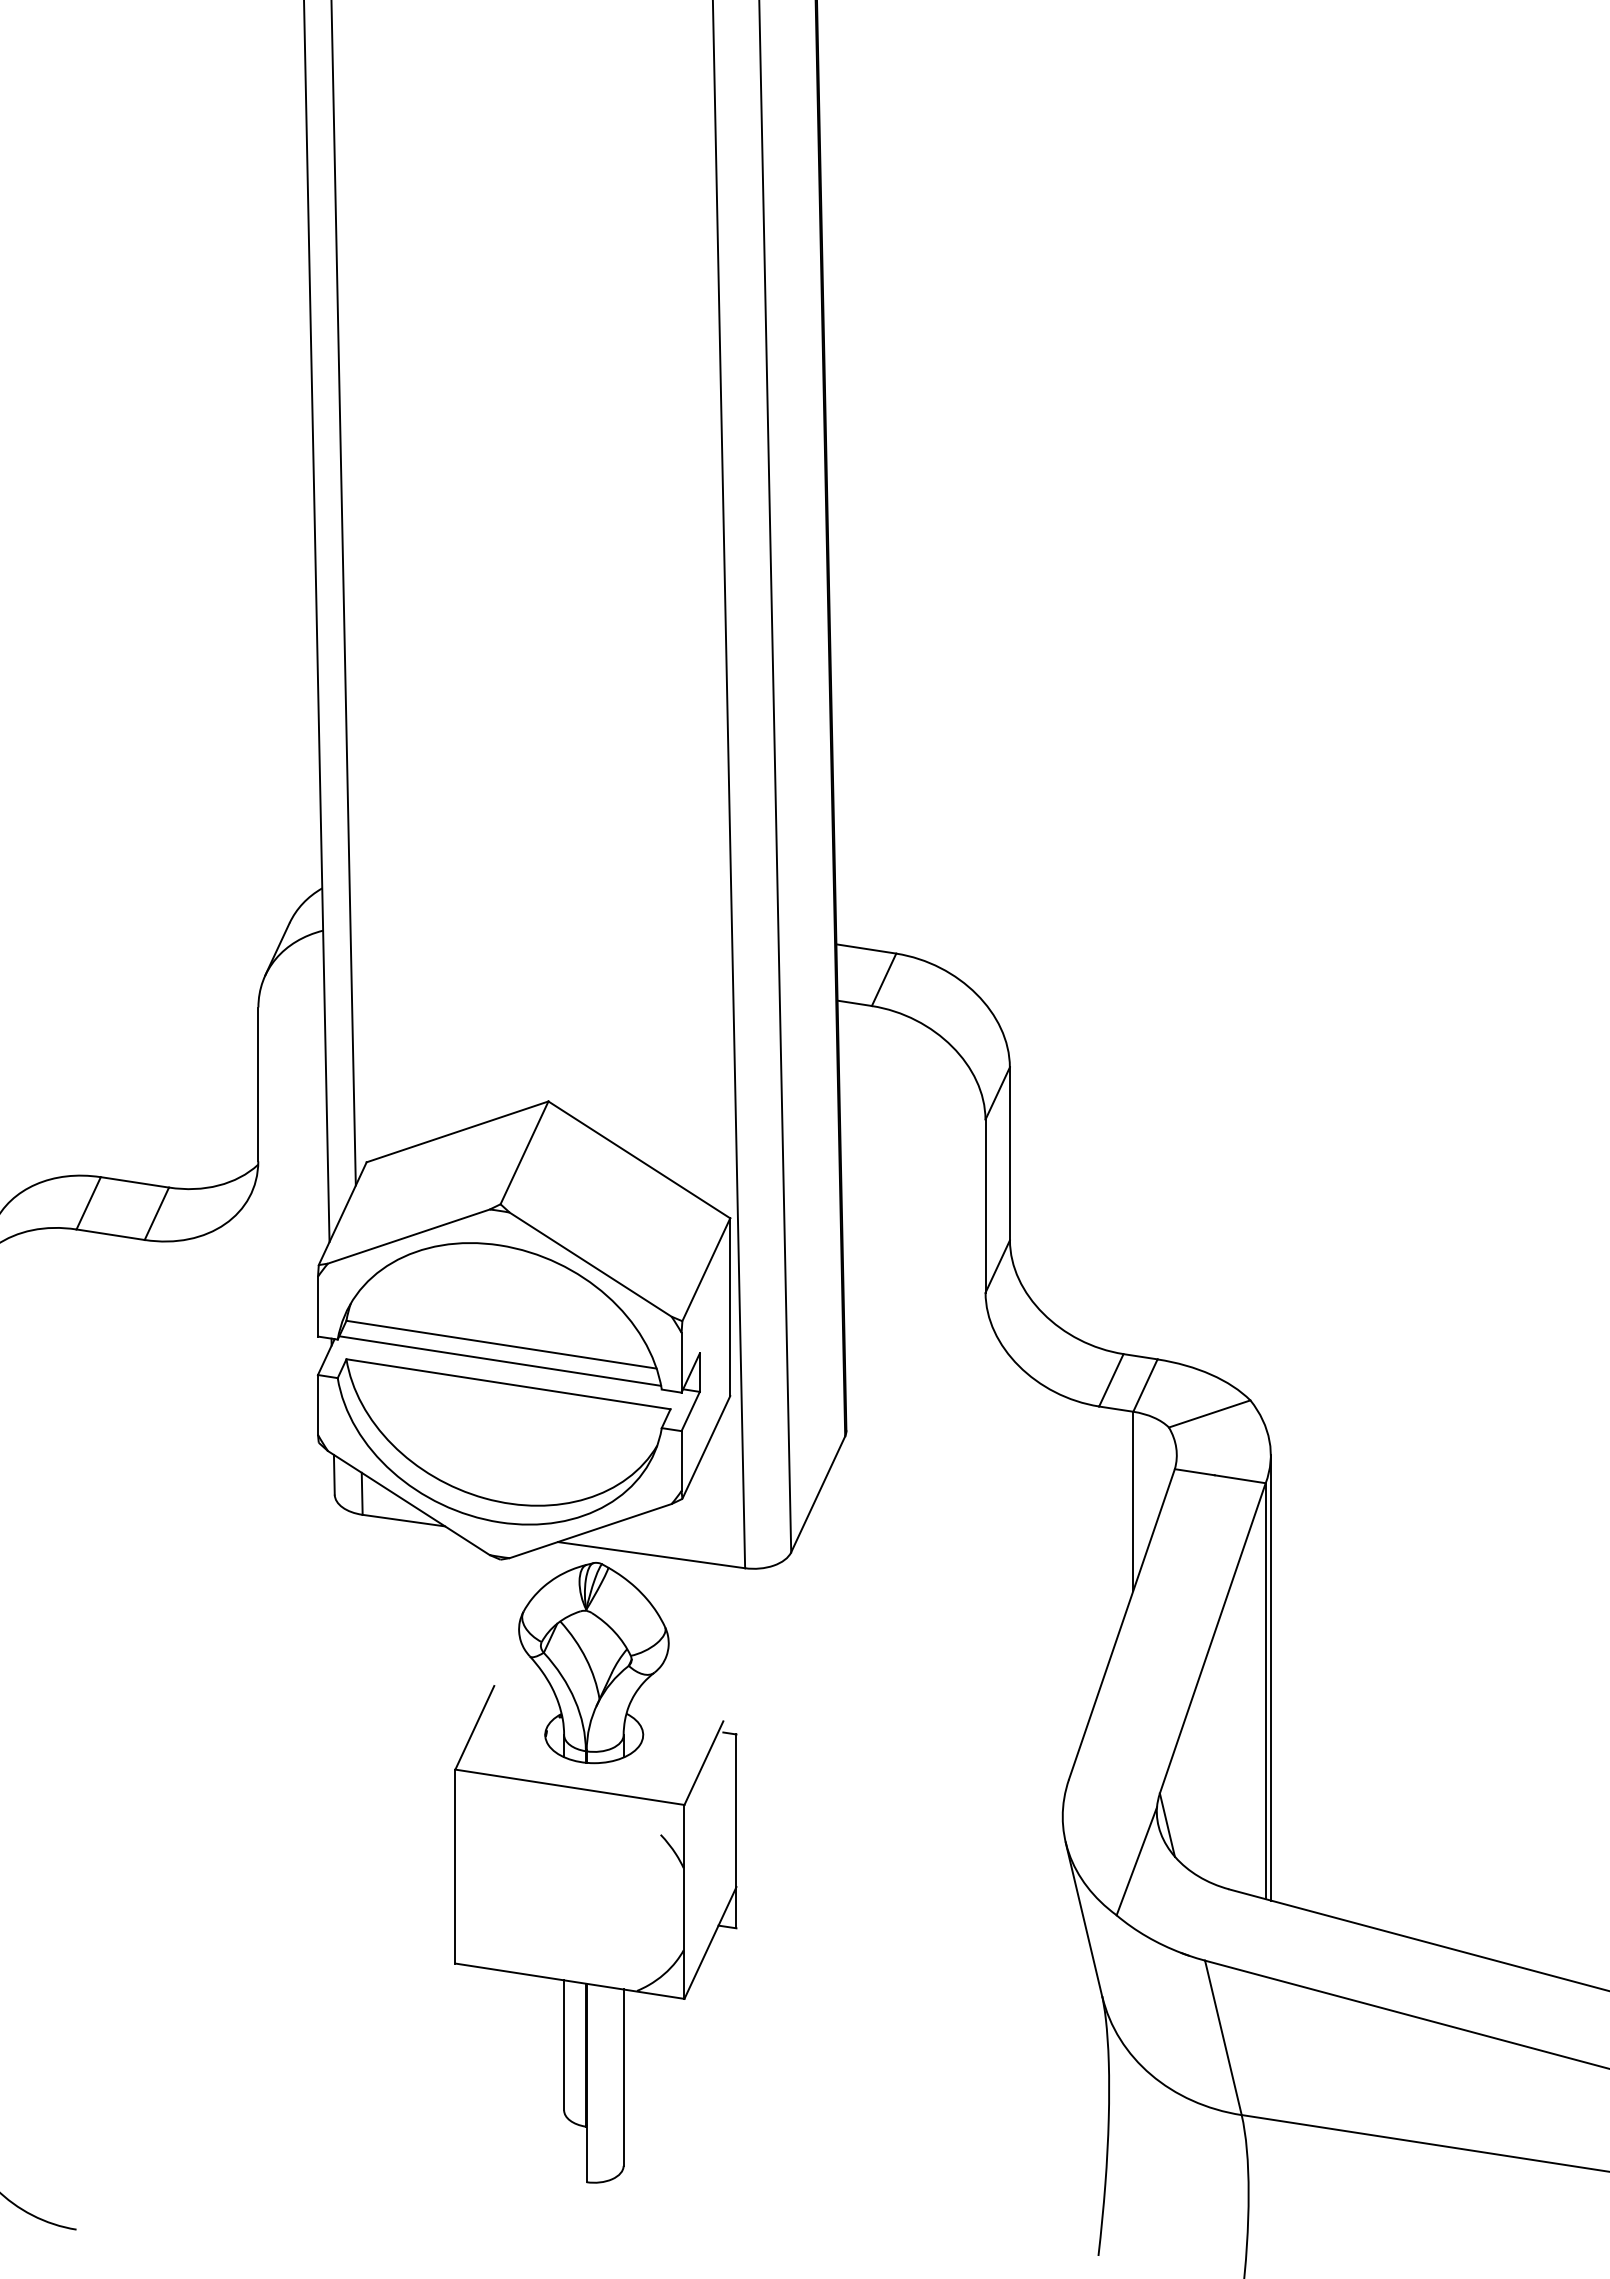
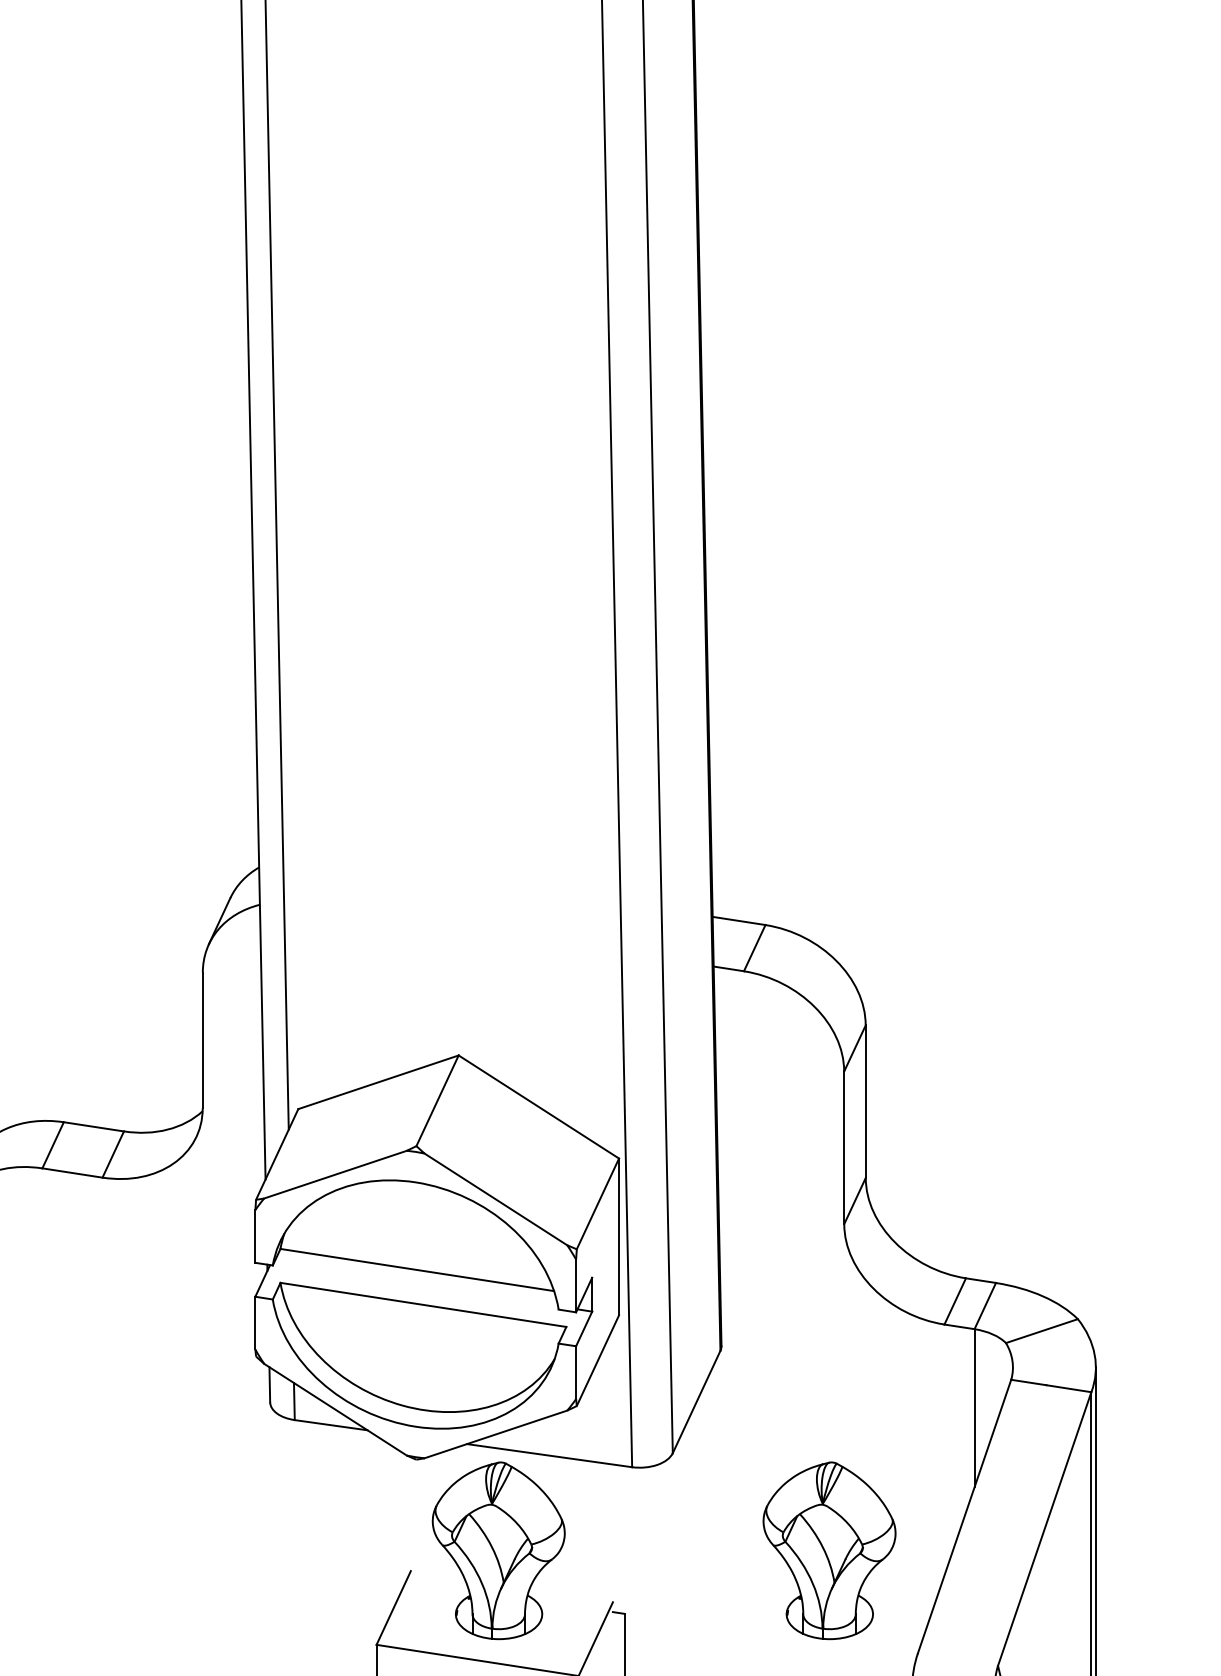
line: (500, 1360) -> (416, 1283), removed
part: (968, 1663) -> (829, 1551), added

